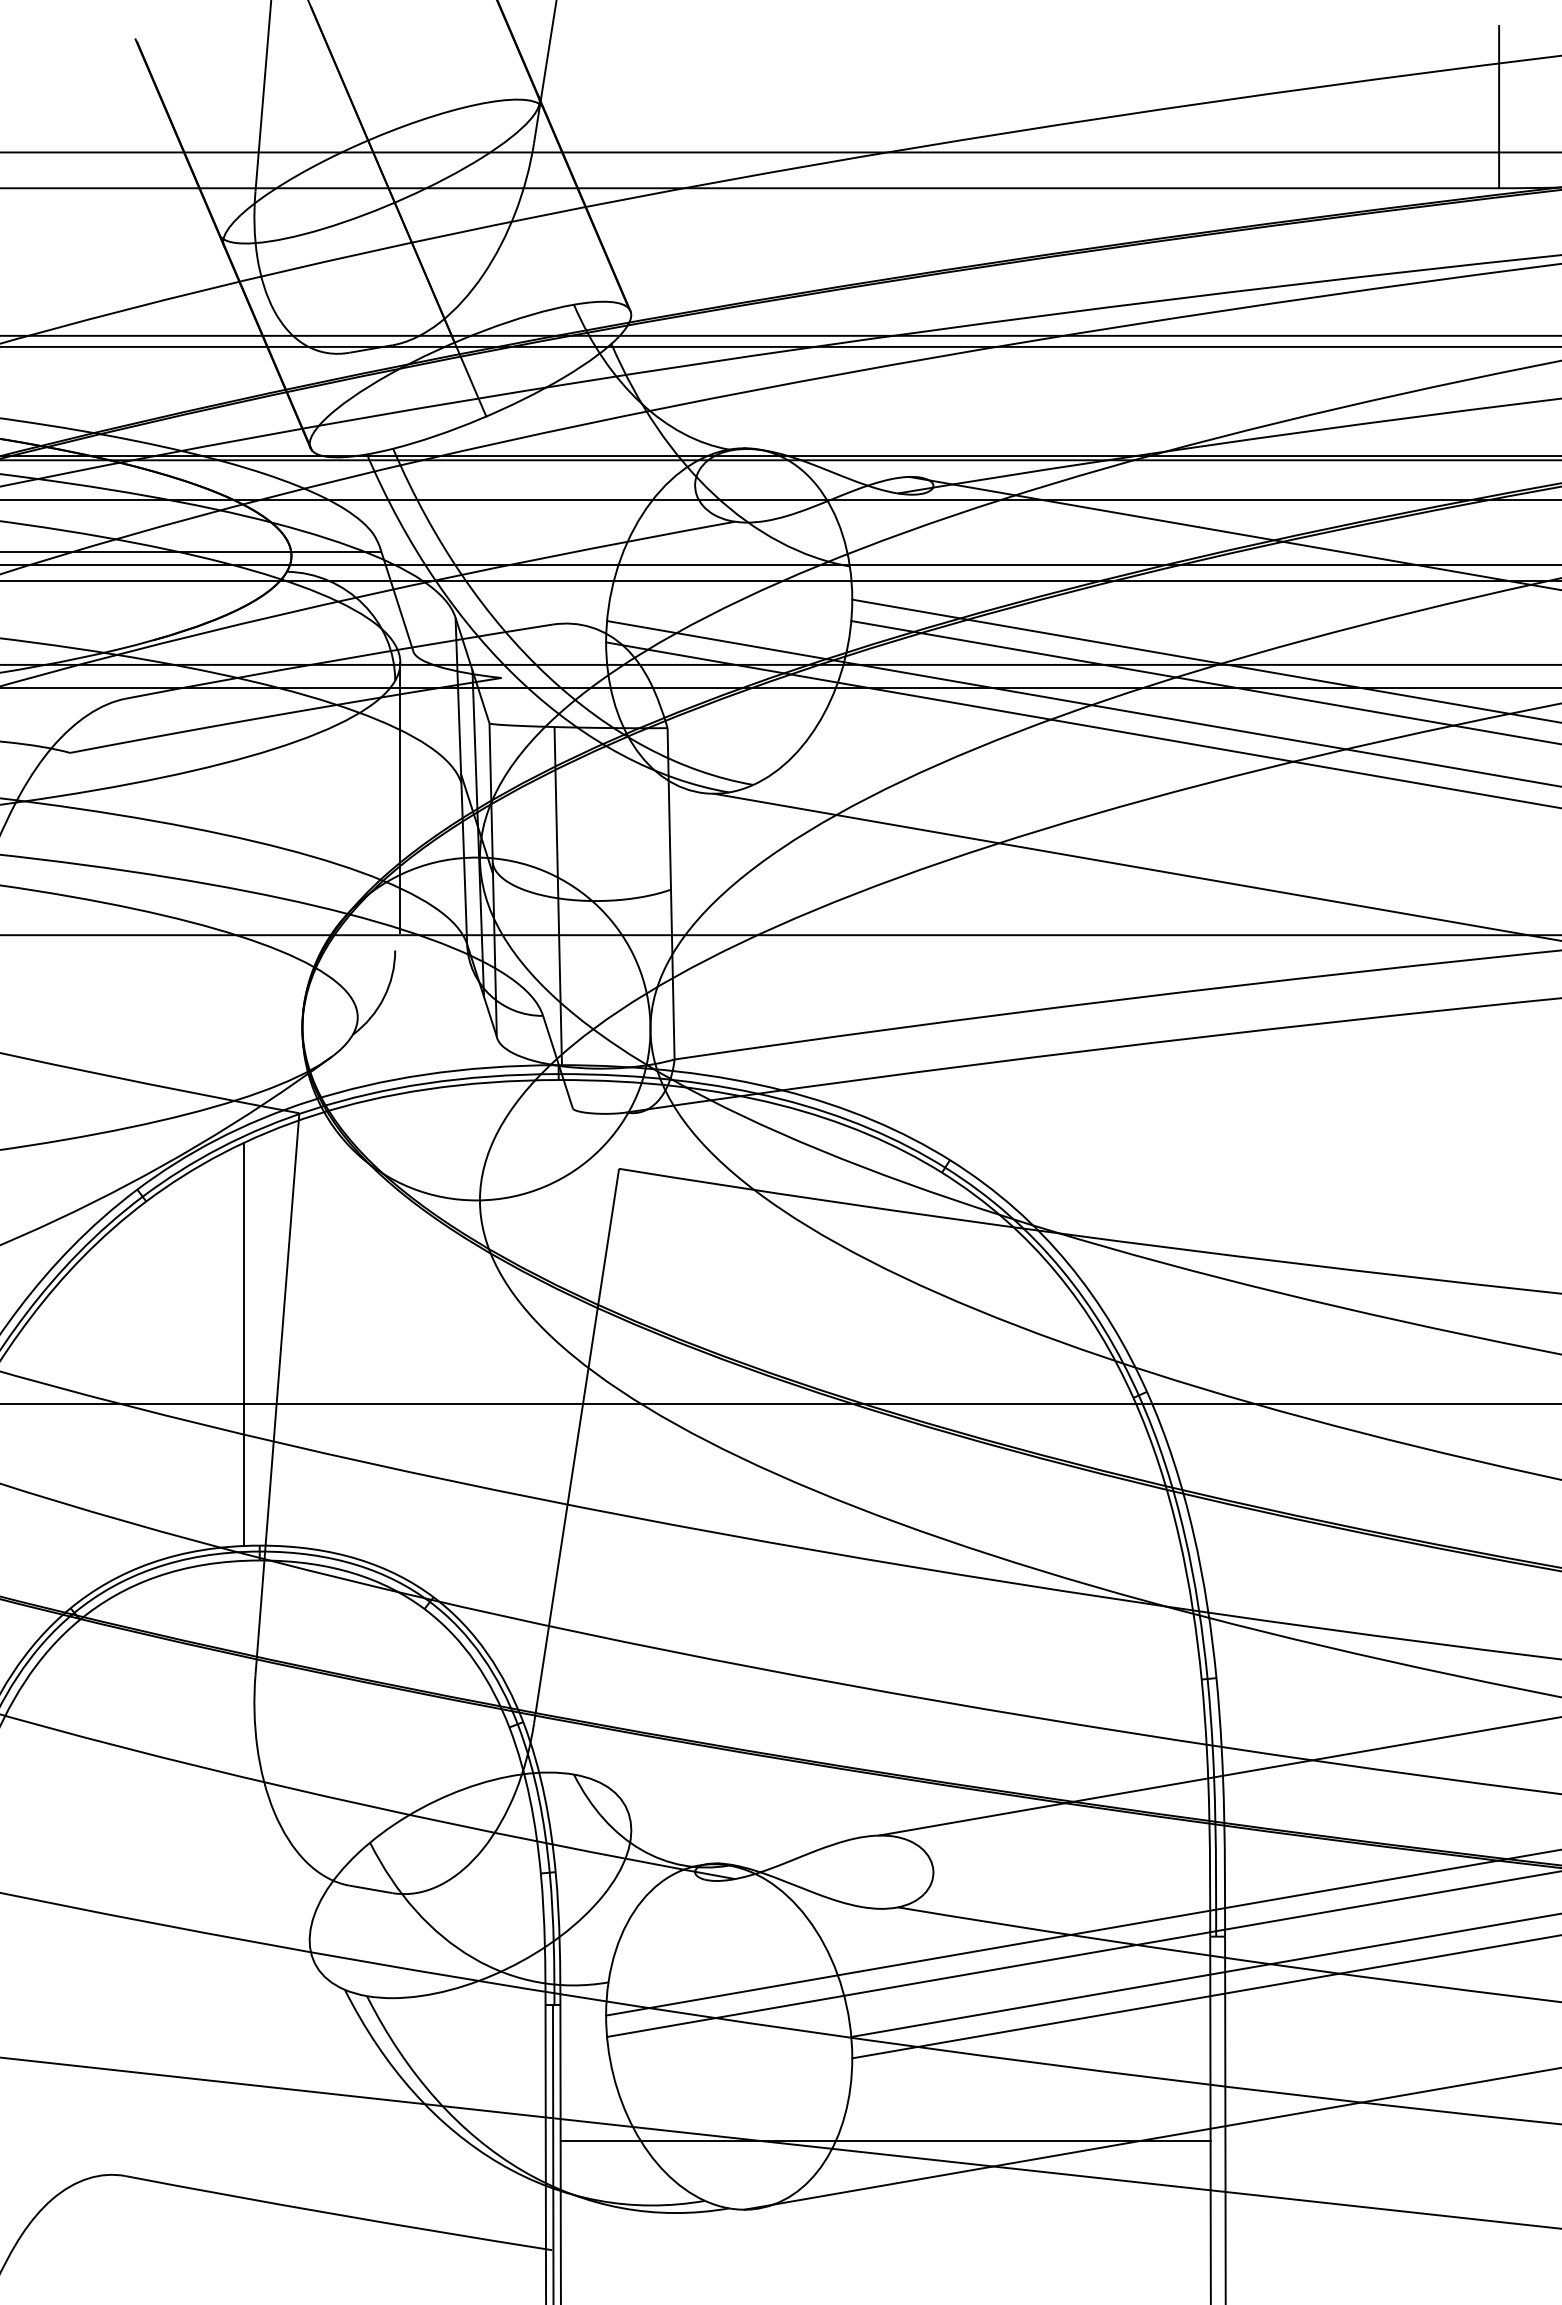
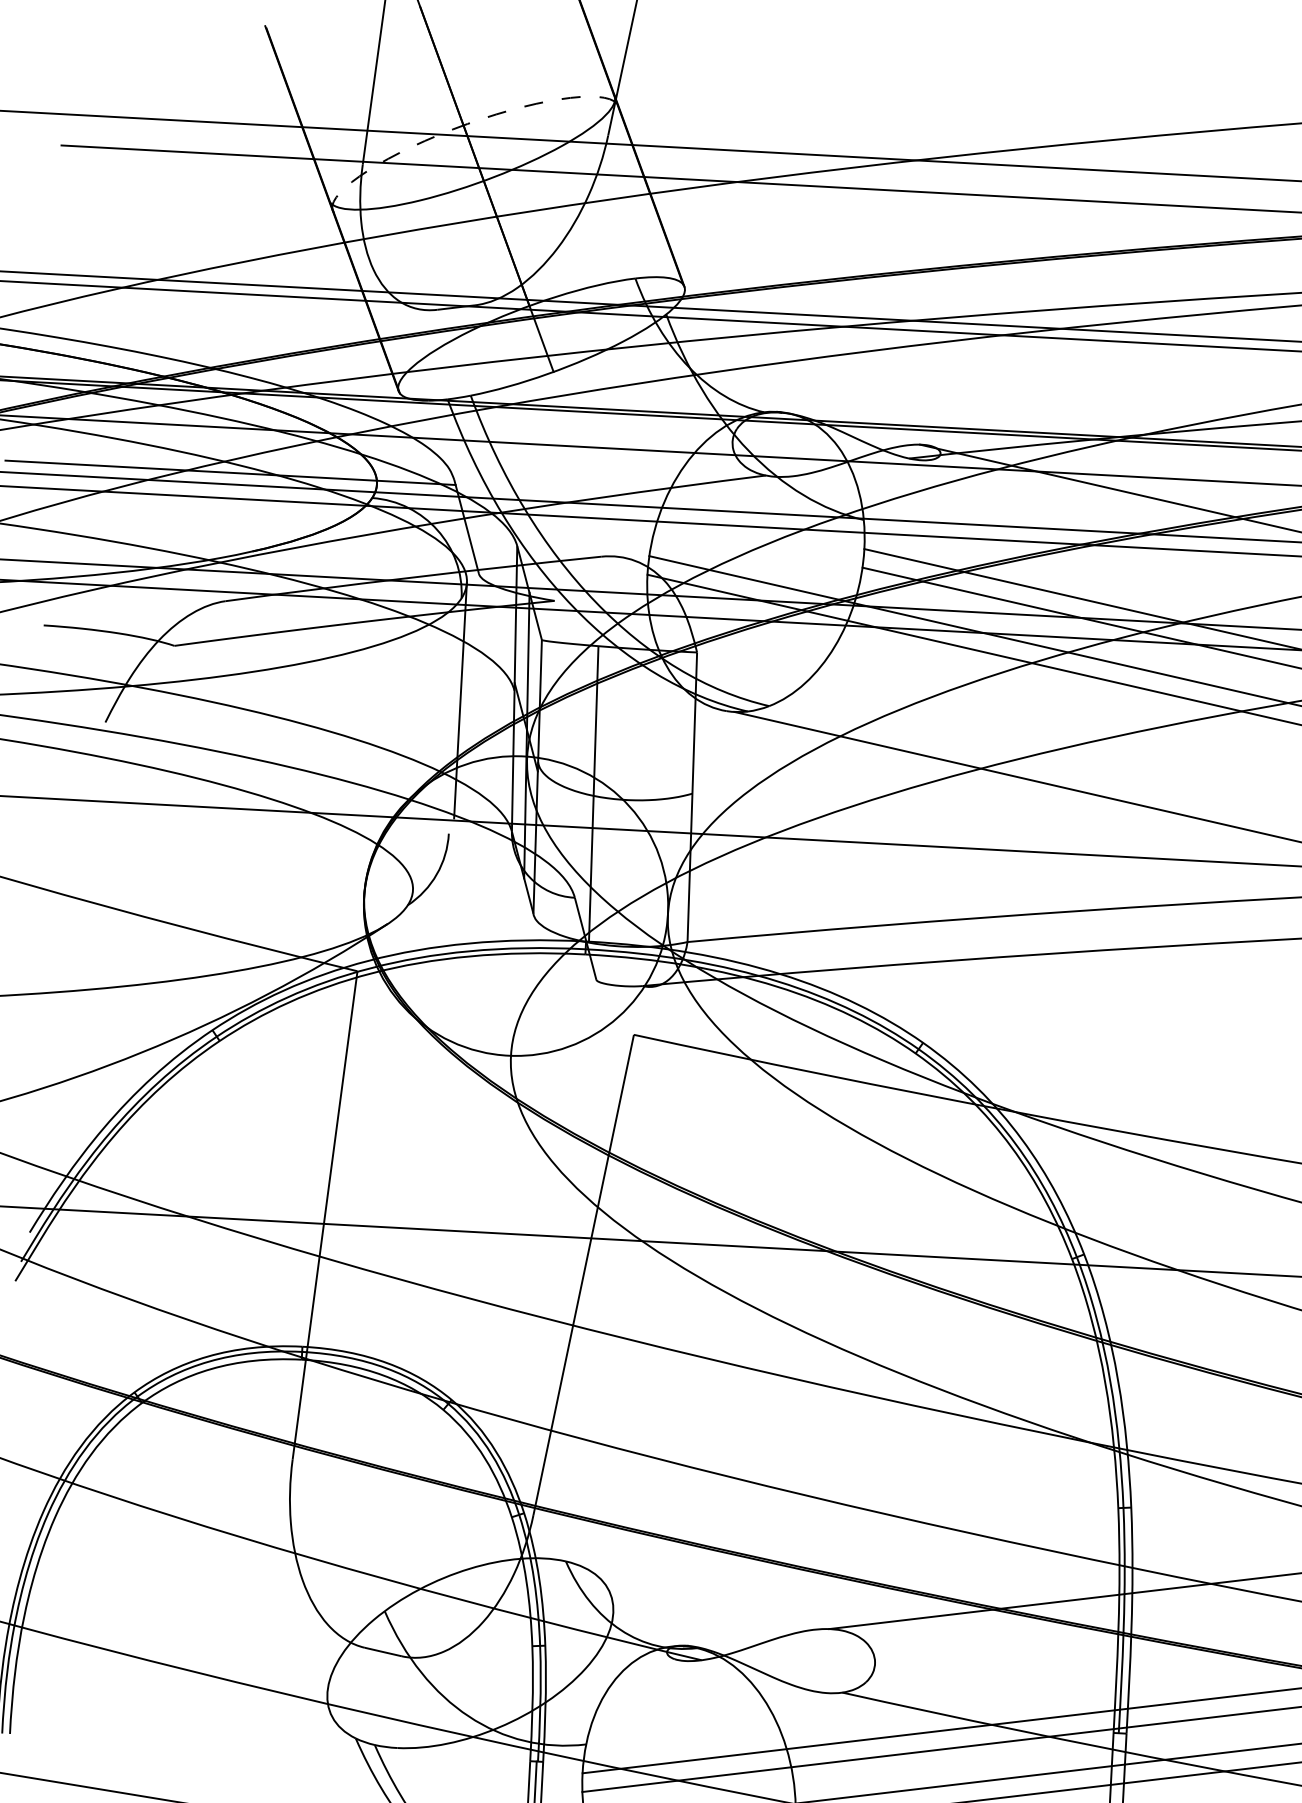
arc: (364, 142) -> (460, 127), solid -> dashed
line: (243, 1343) -> (297, 1169), removed

